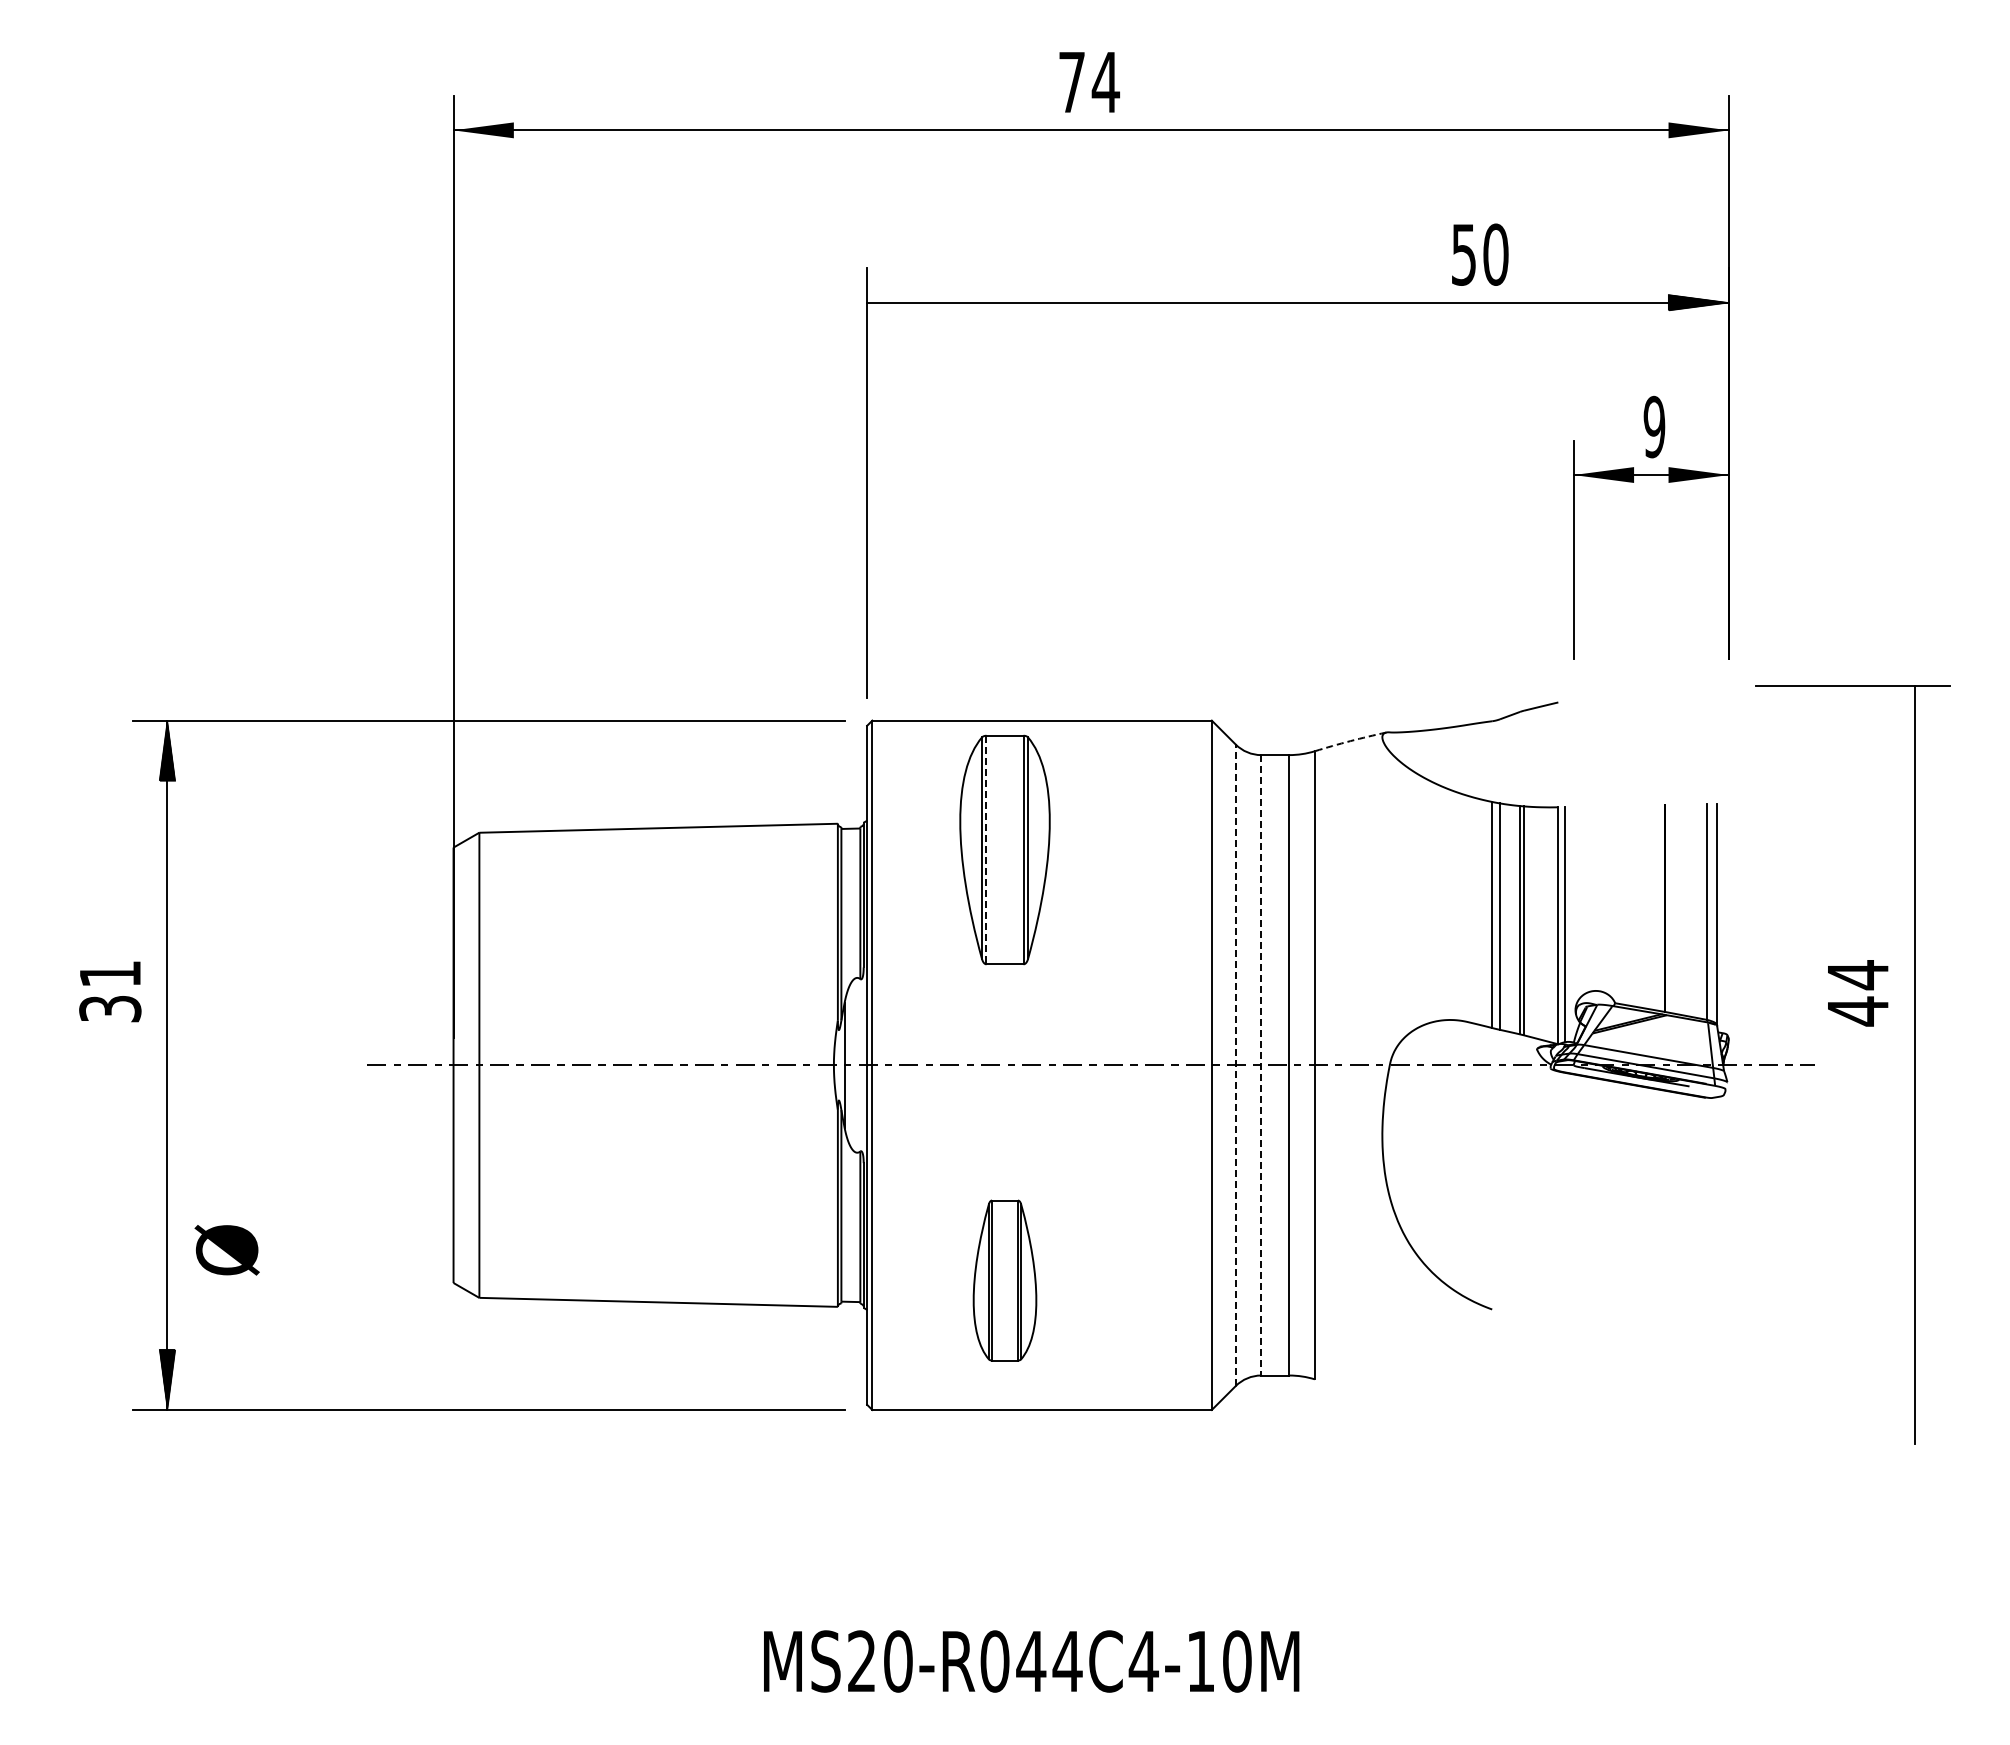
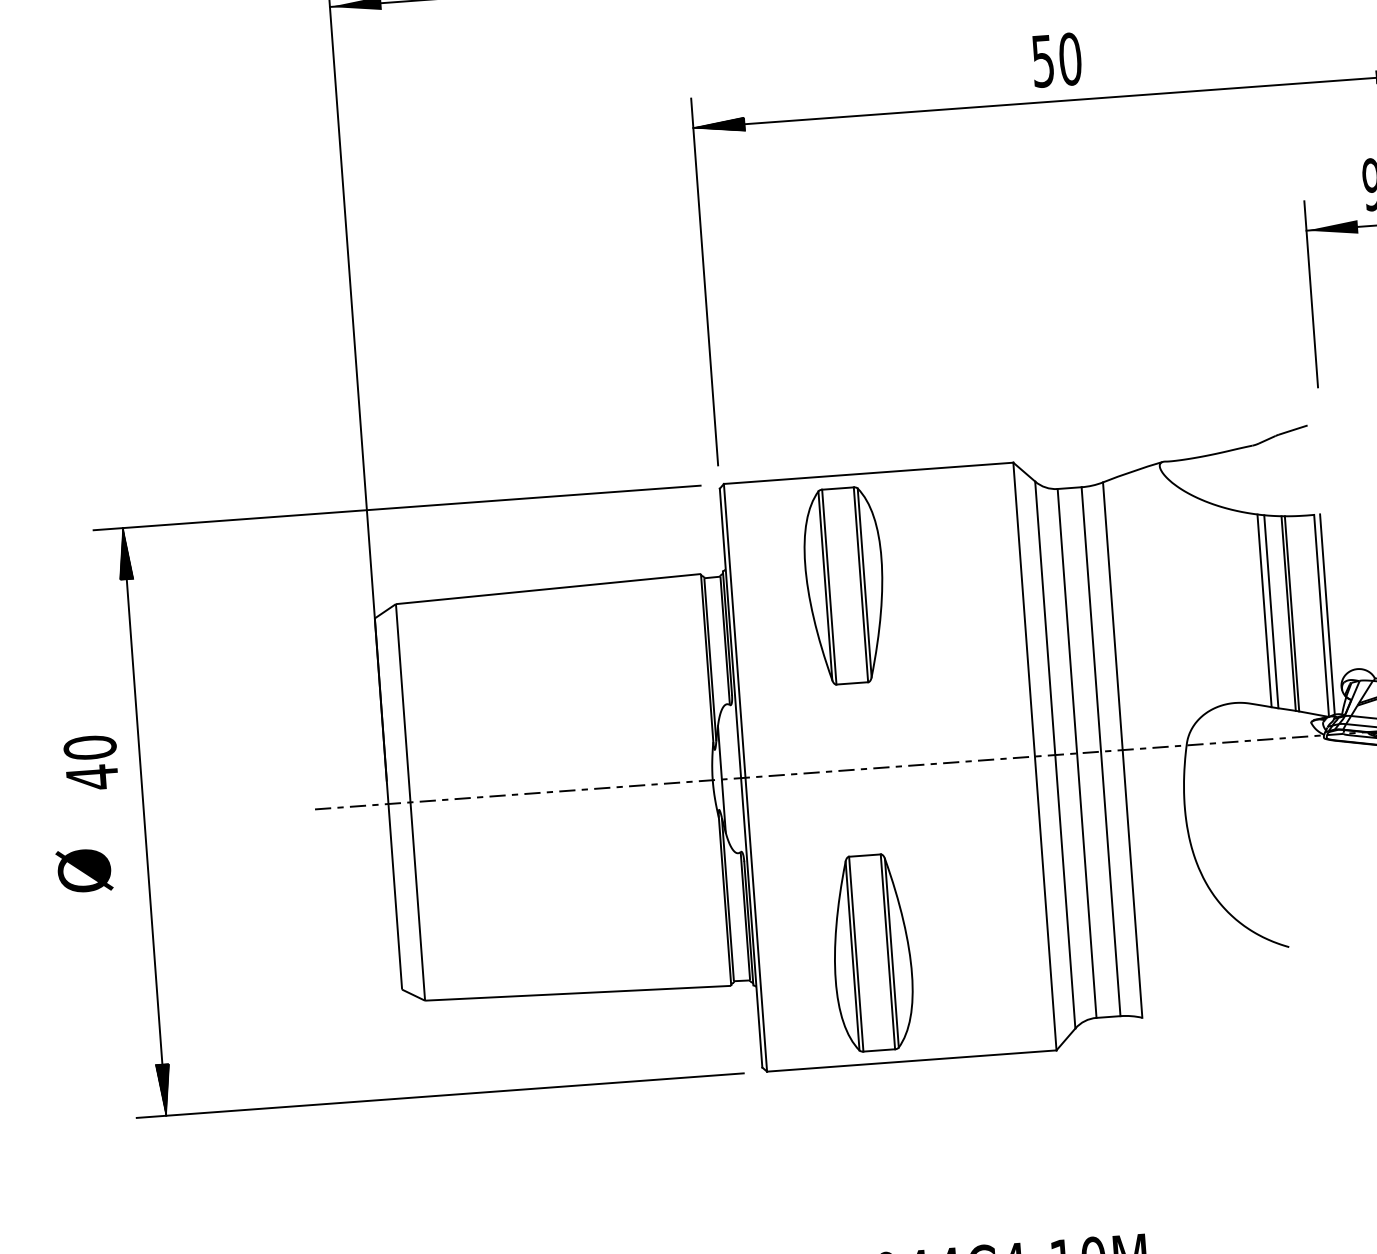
text: (1480, 254) -> (1057, 59), moved
hatch: (897, 302) -> (719, 125), added
arc: (1350, 741) -> (1132, 471), dashed -> solid
line: (986, 850) -> (829, 587), dashed -> solid
text: (110, 991) -> (91, 762), 31 -> 40
line: (1235, 1065) -> (1055, 755), dashed -> solid
line: (1261, 1065) -> (1077, 753), dashed -> solid
text: (226, 1250) -> (83, 871), moved
part: (1004, 1280) -> (871, 952), size x1.43

